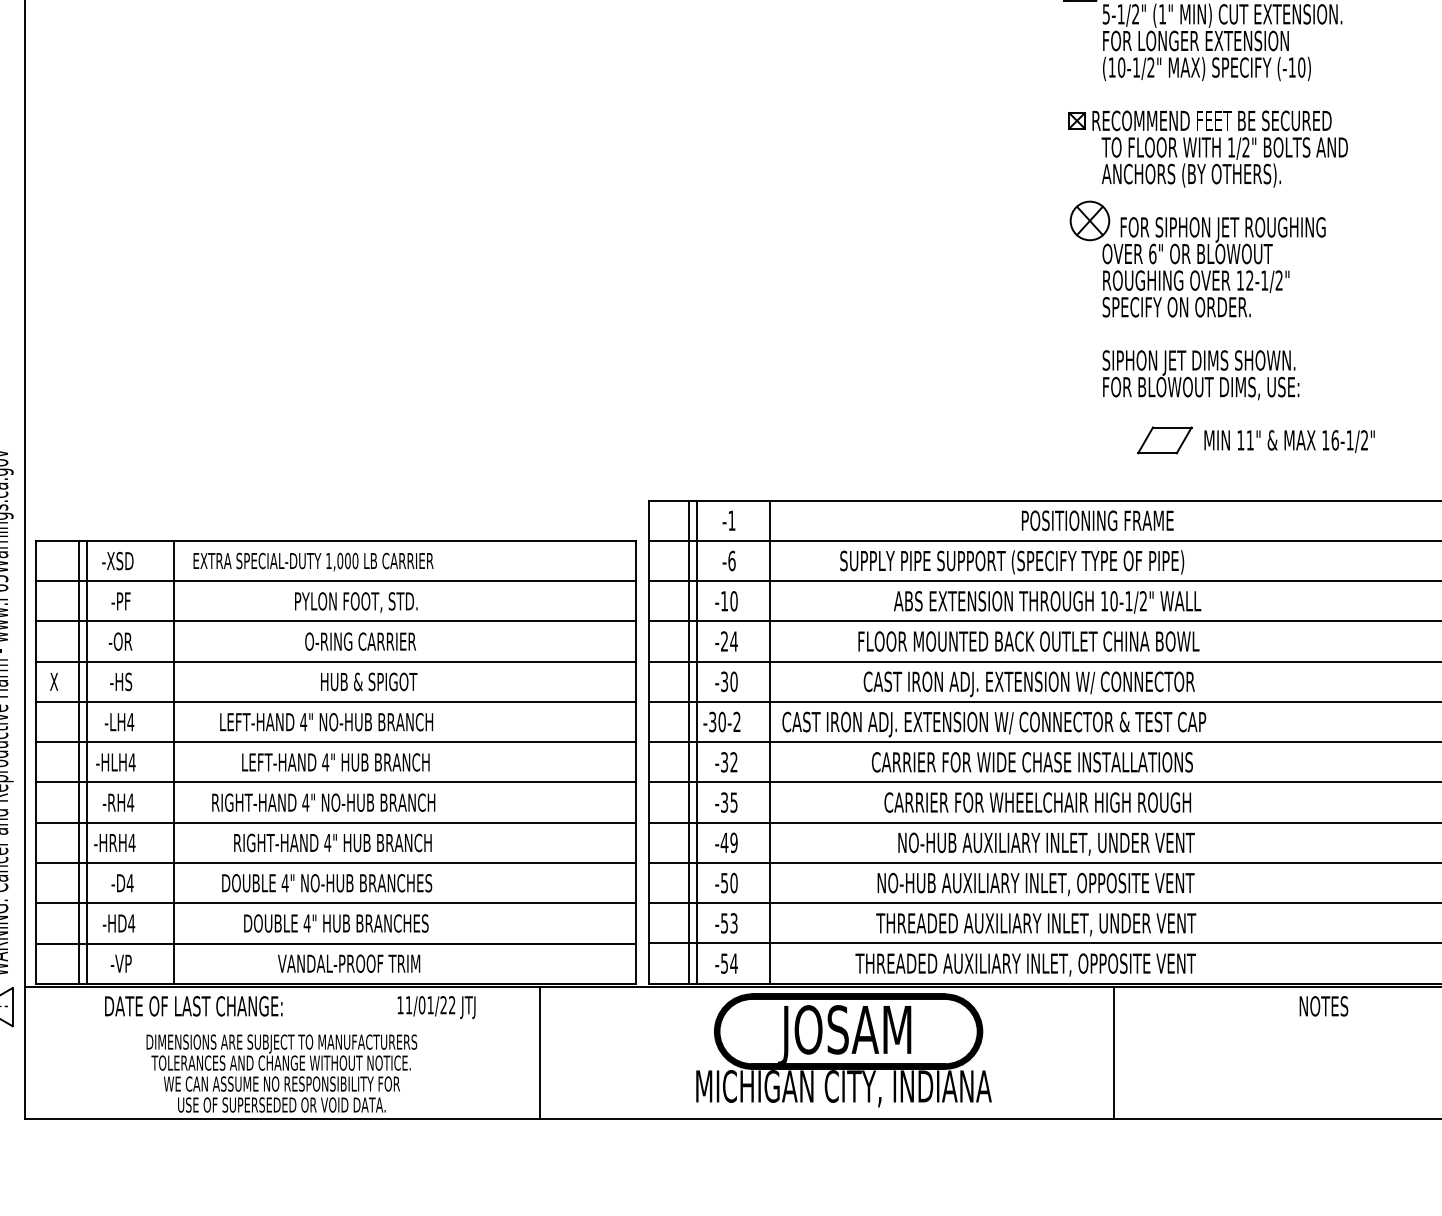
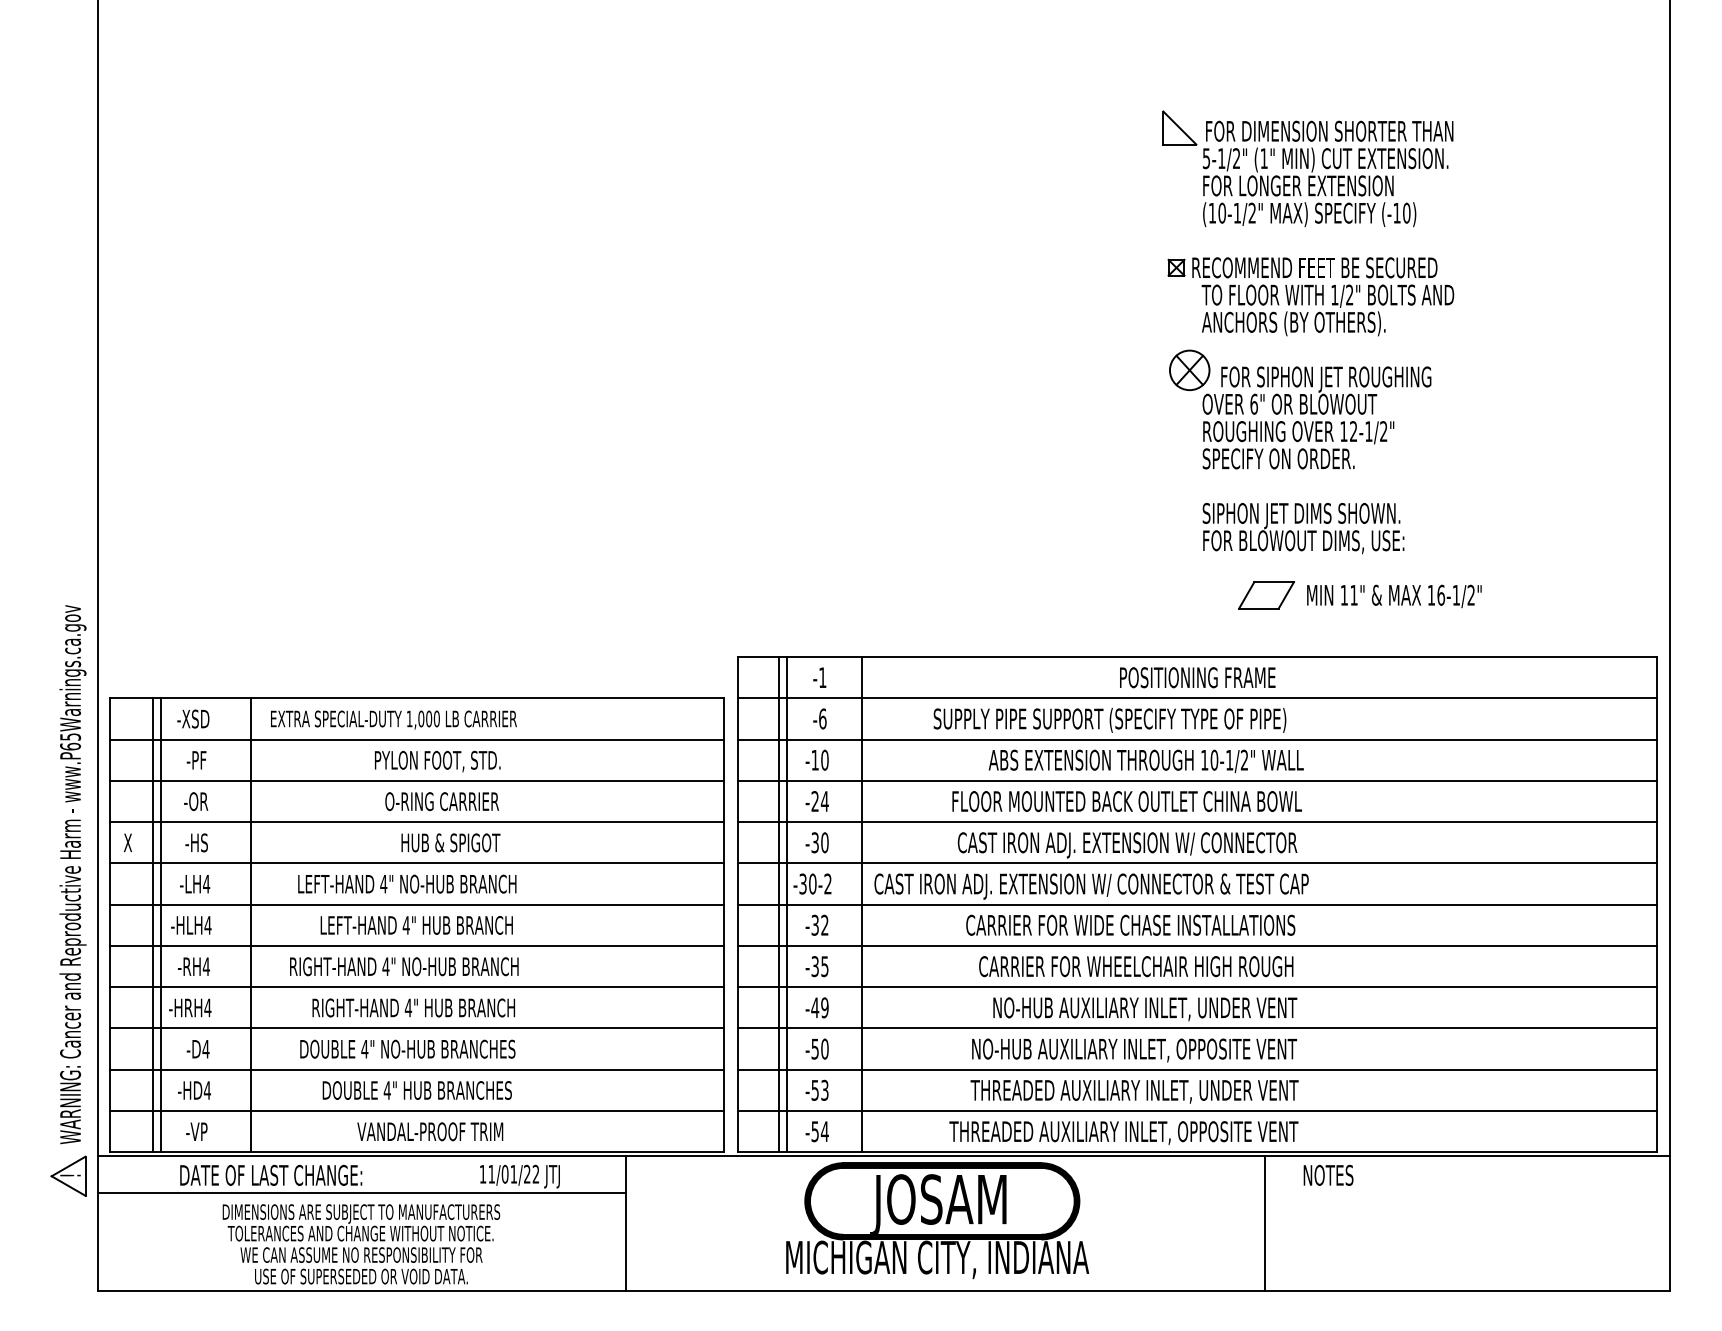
text: (1323, 1005) -> (1328, 1174), moved
line: (282, 1022) -> (362, 1192), added
line: (1114, 1053) -> (1265, 1223), moved

